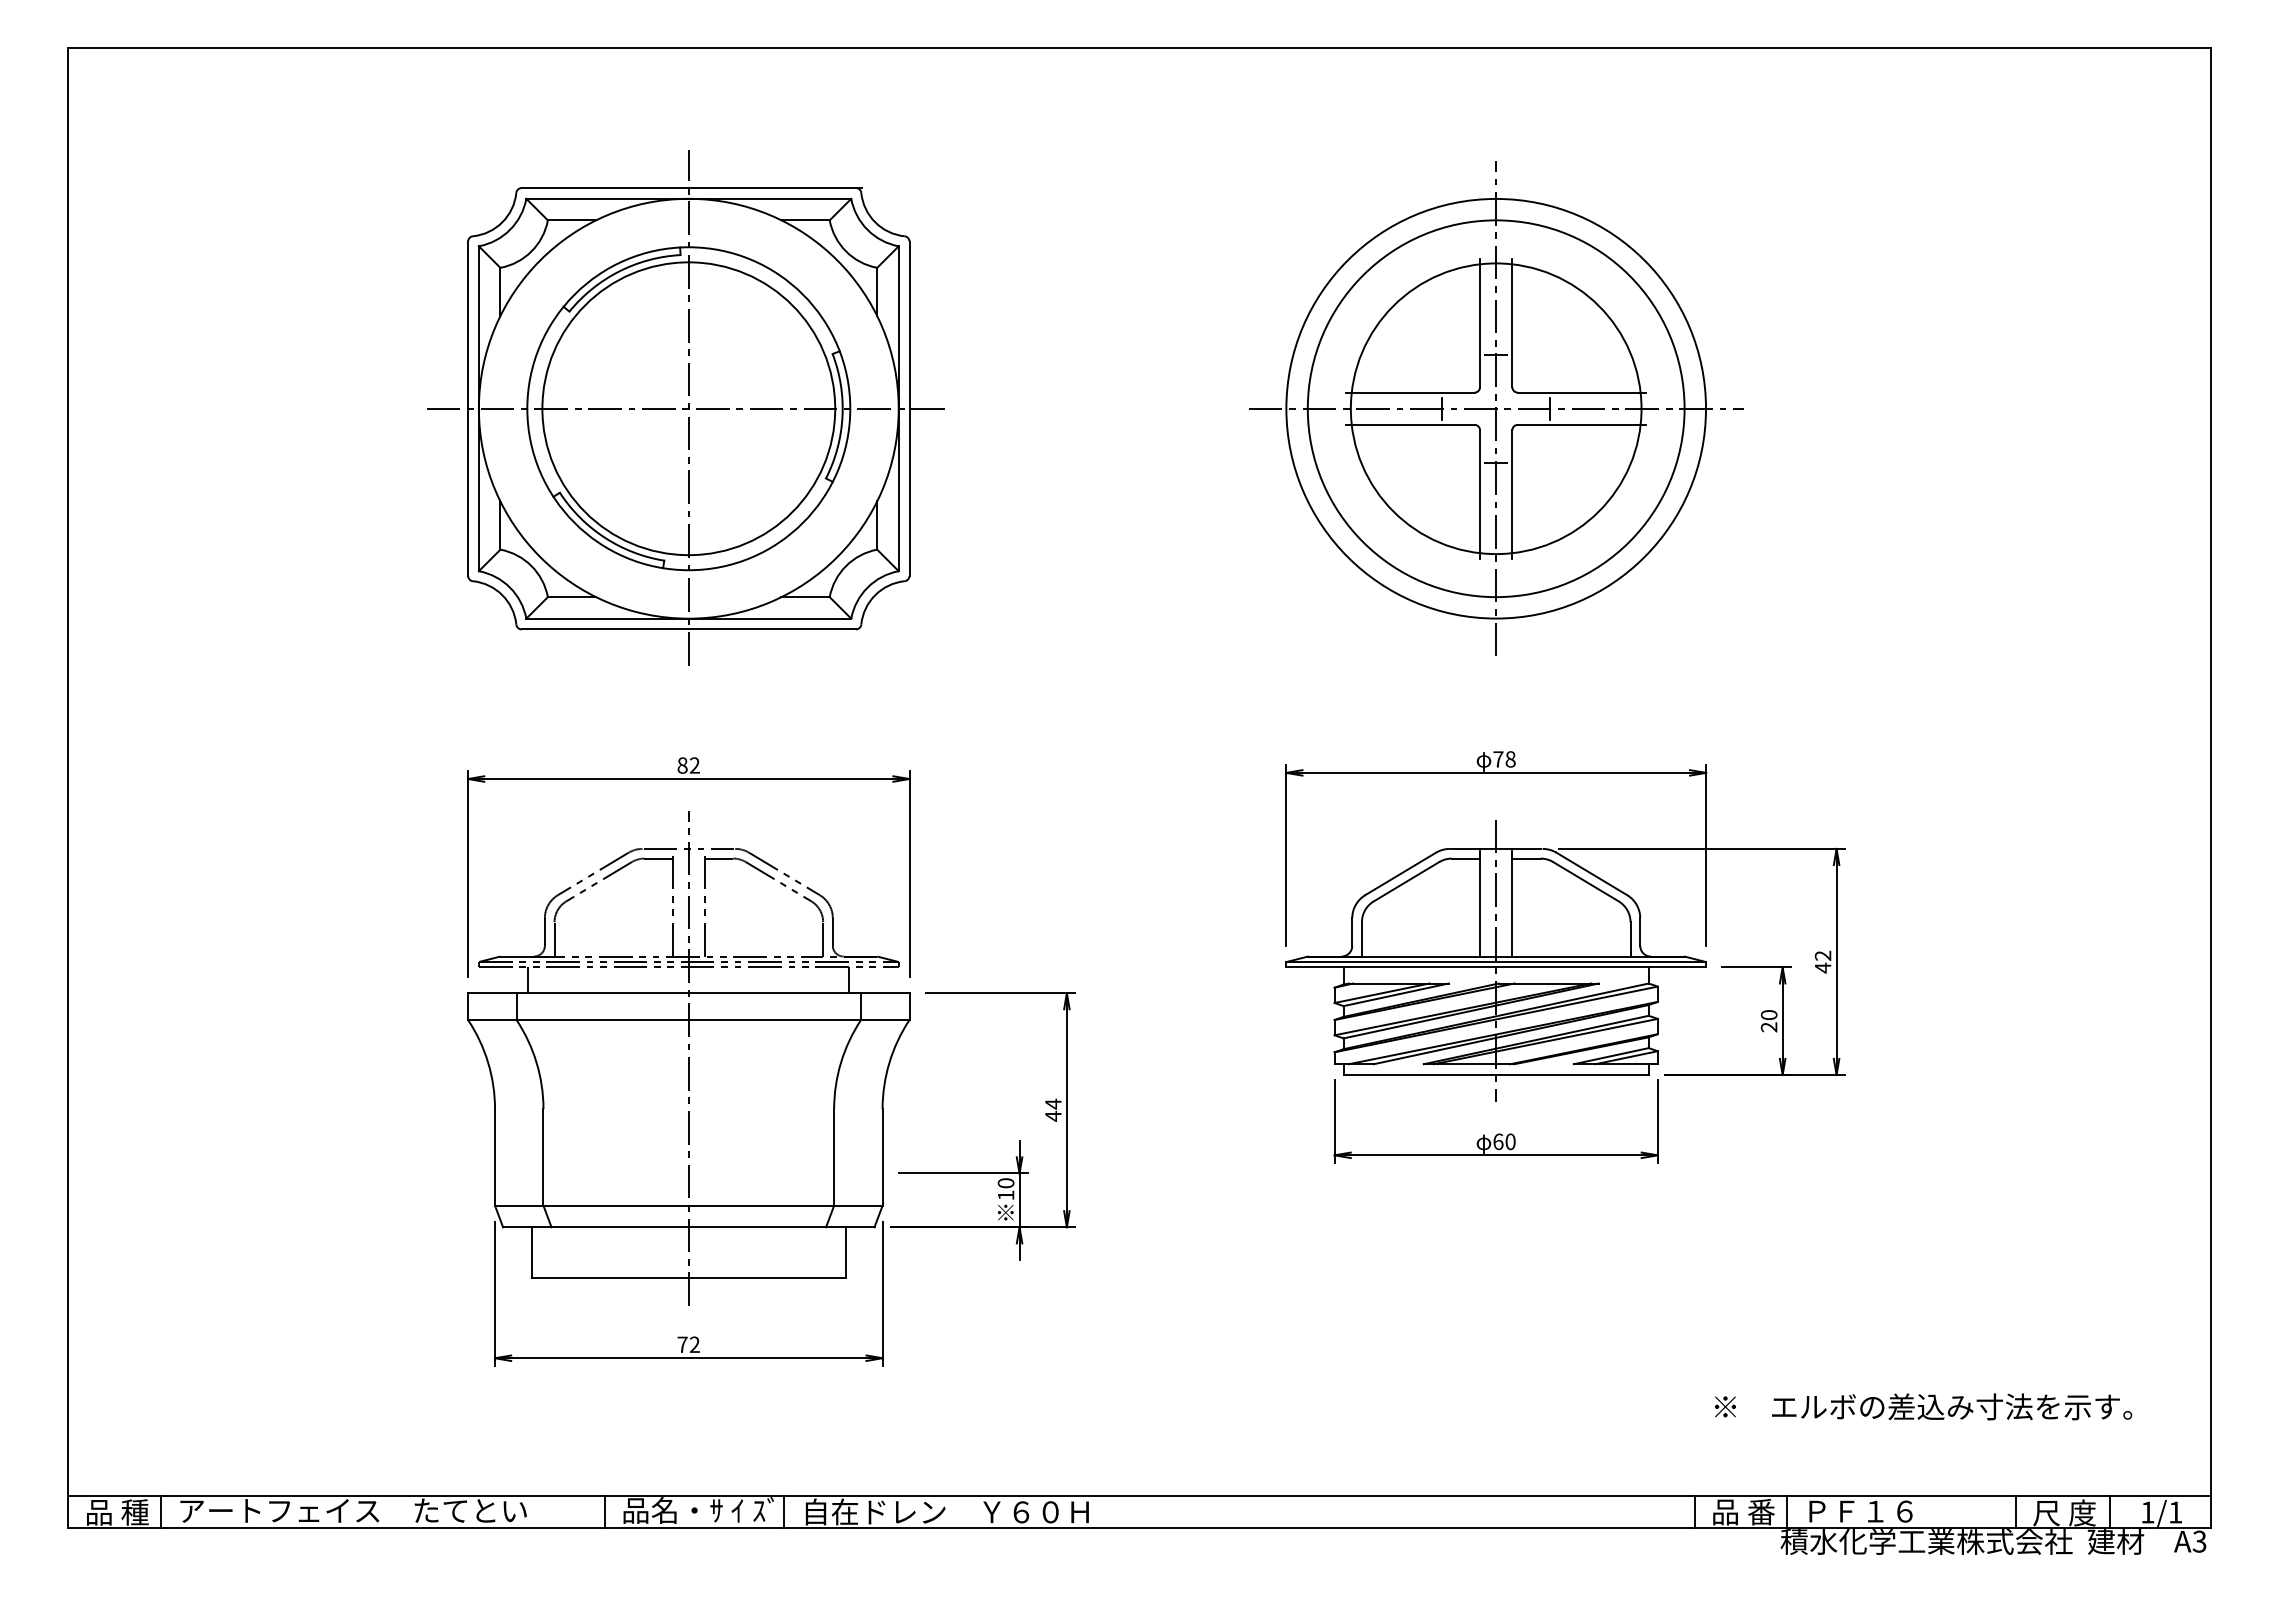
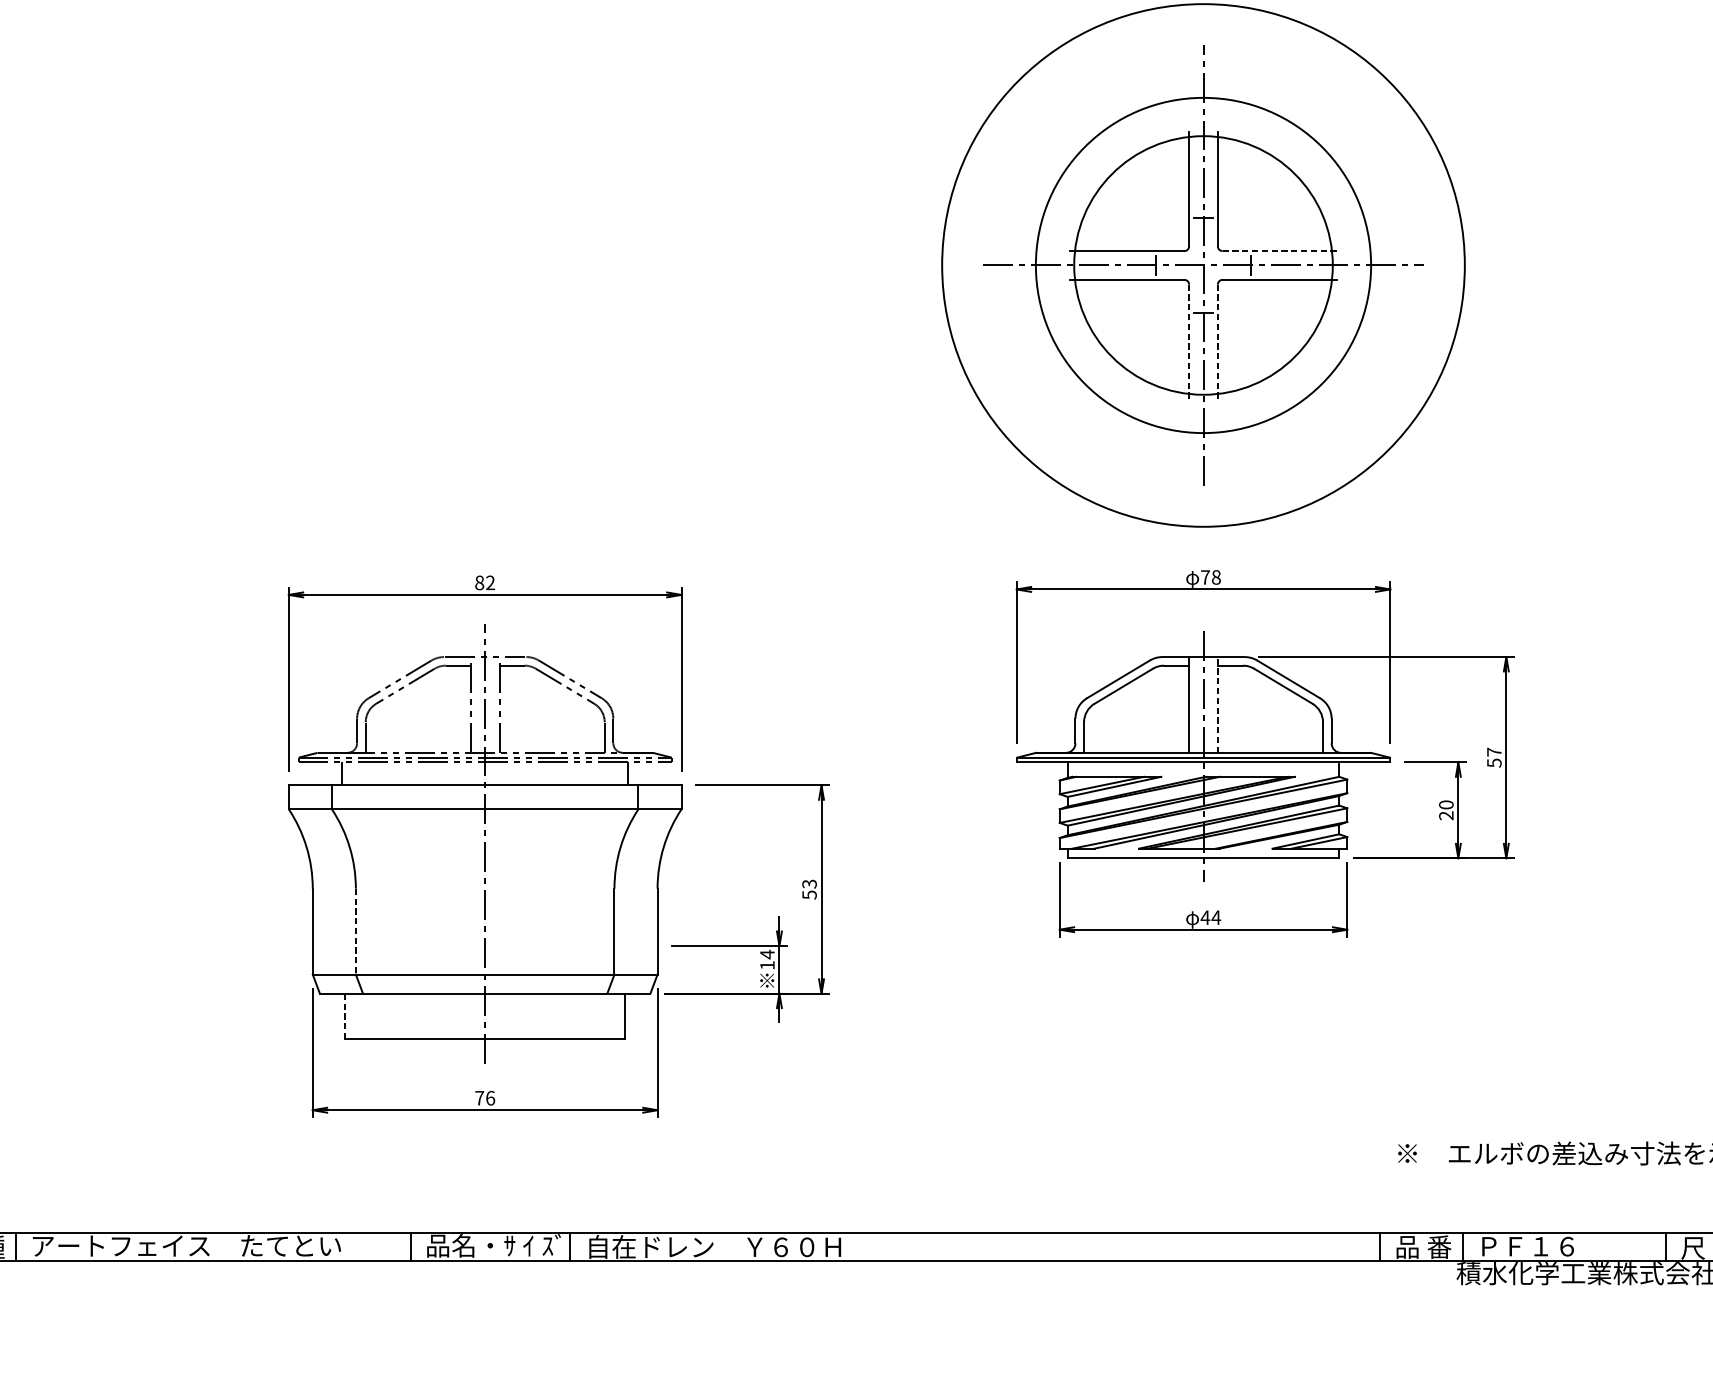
line: (1582, 392) -> (1280, 251), solid -> dashed
part: (685, 407) -> (482, 264), removed
circle: (1496, 408) -> (1203, 265), size x1.4
line: (1480, 494) -> (1189, 341), solid -> dashed
line: (1512, 494) -> (1218, 341), solid -> dashed
line: (1512, 902) -> (1218, 704), solid -> dashed
text: (1822, 961) -> (1493, 757), 42 -> 57
text: (1053, 1109) -> (809, 888), 44 -> 53
text: (1504, 1141) -> (1210, 917), 60 -> 44
line: (543, 1158) -> (355, 932), solid -> dashed
text: (1005, 1182) -> (766, 953), 10 -> 14
line: (531, 1252) -> (345, 1016), solid -> dashed
text: (694, 1344) -> (490, 1098), 72 -> 76

